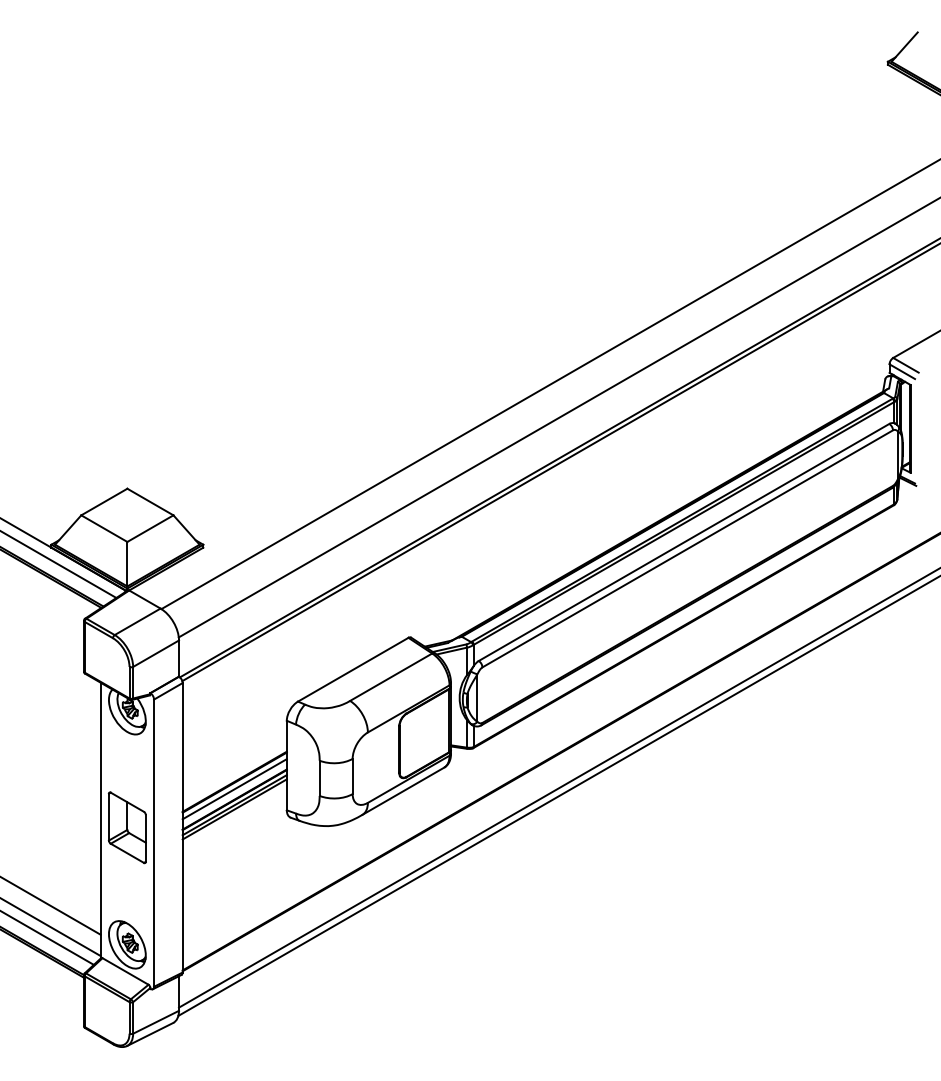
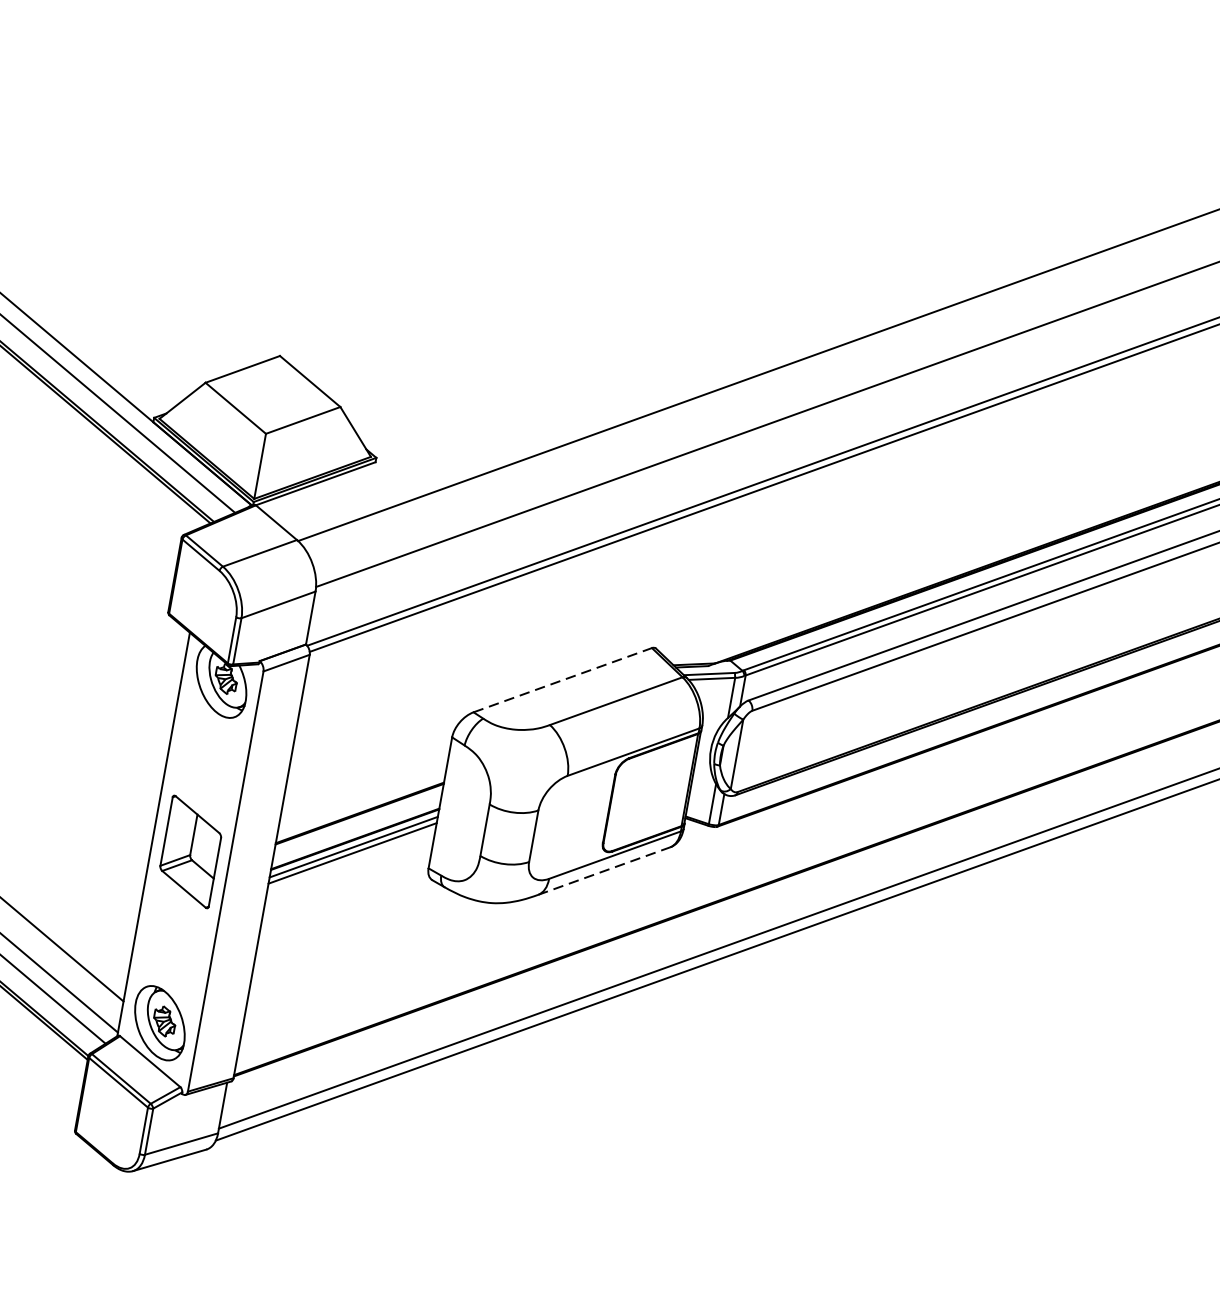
line: (353, 669) -> (563, 679), solid -> dashed
line: (234, 789) -> (357, 824), removed
line: (403, 790) -> (604, 870), solid -> dashed

